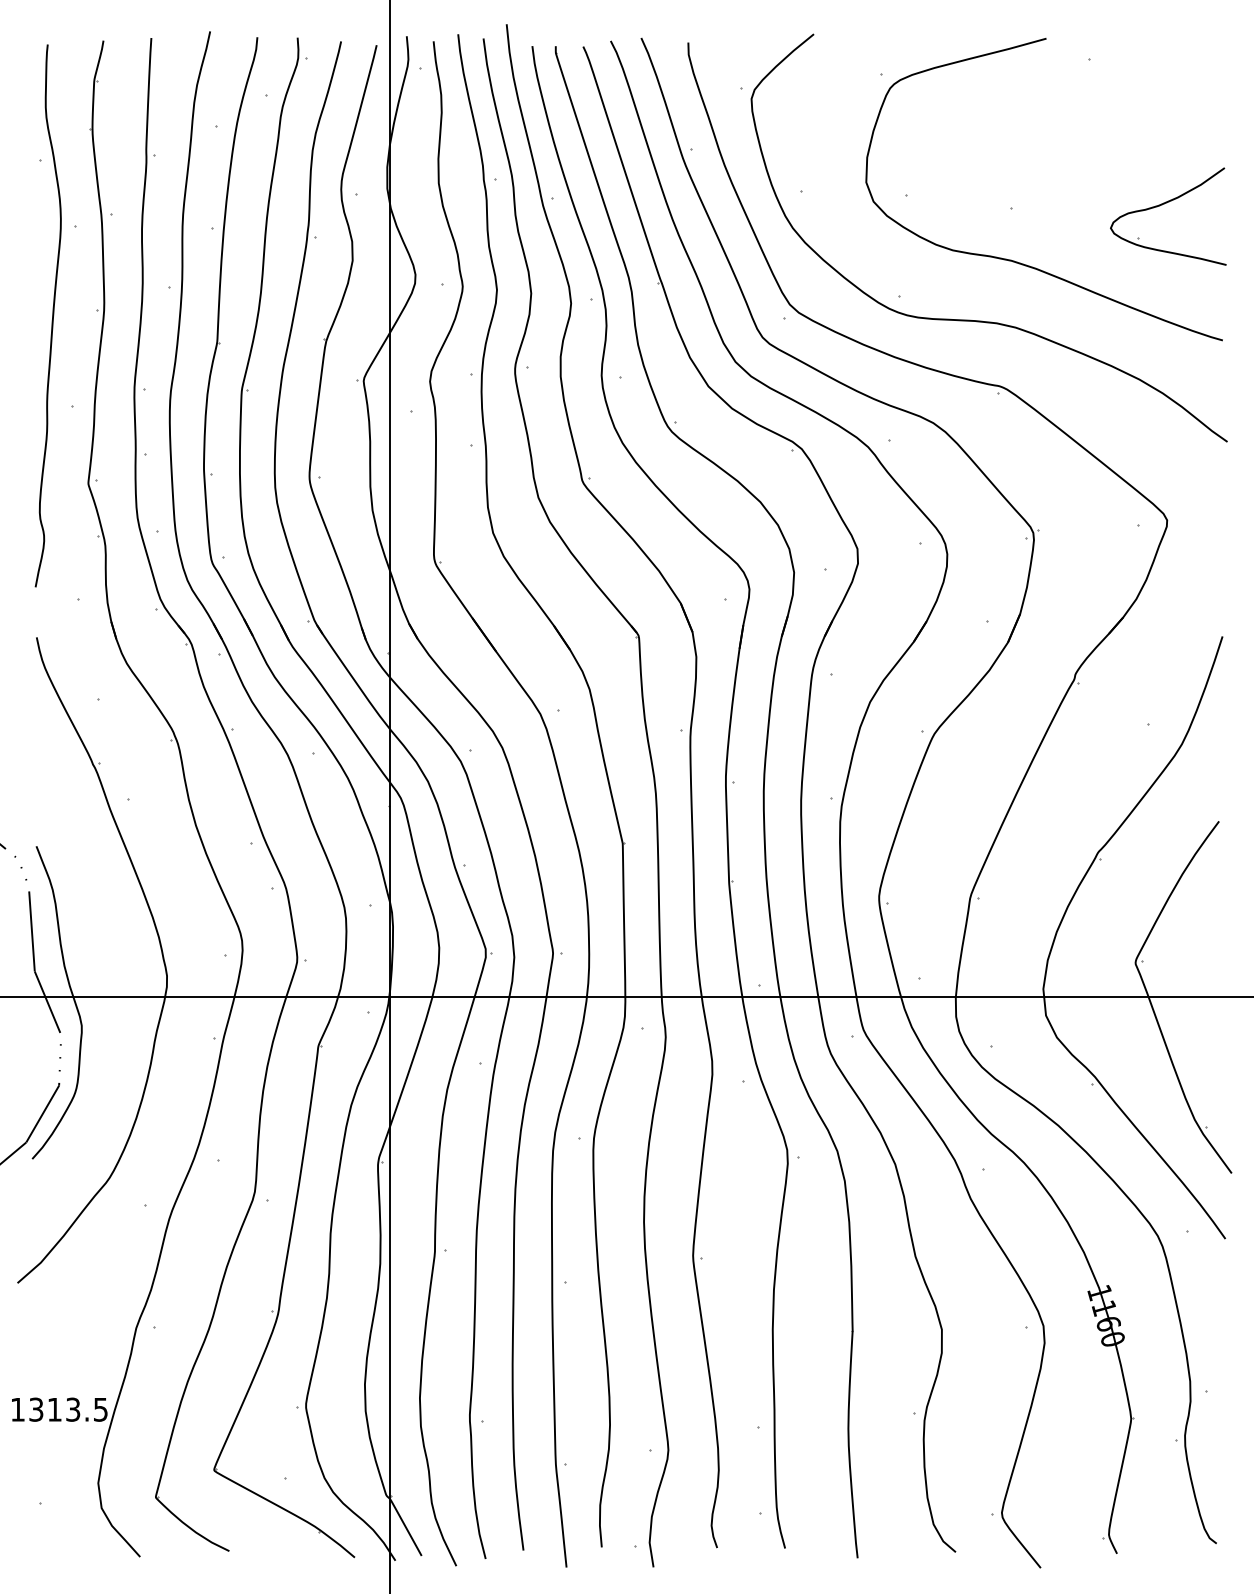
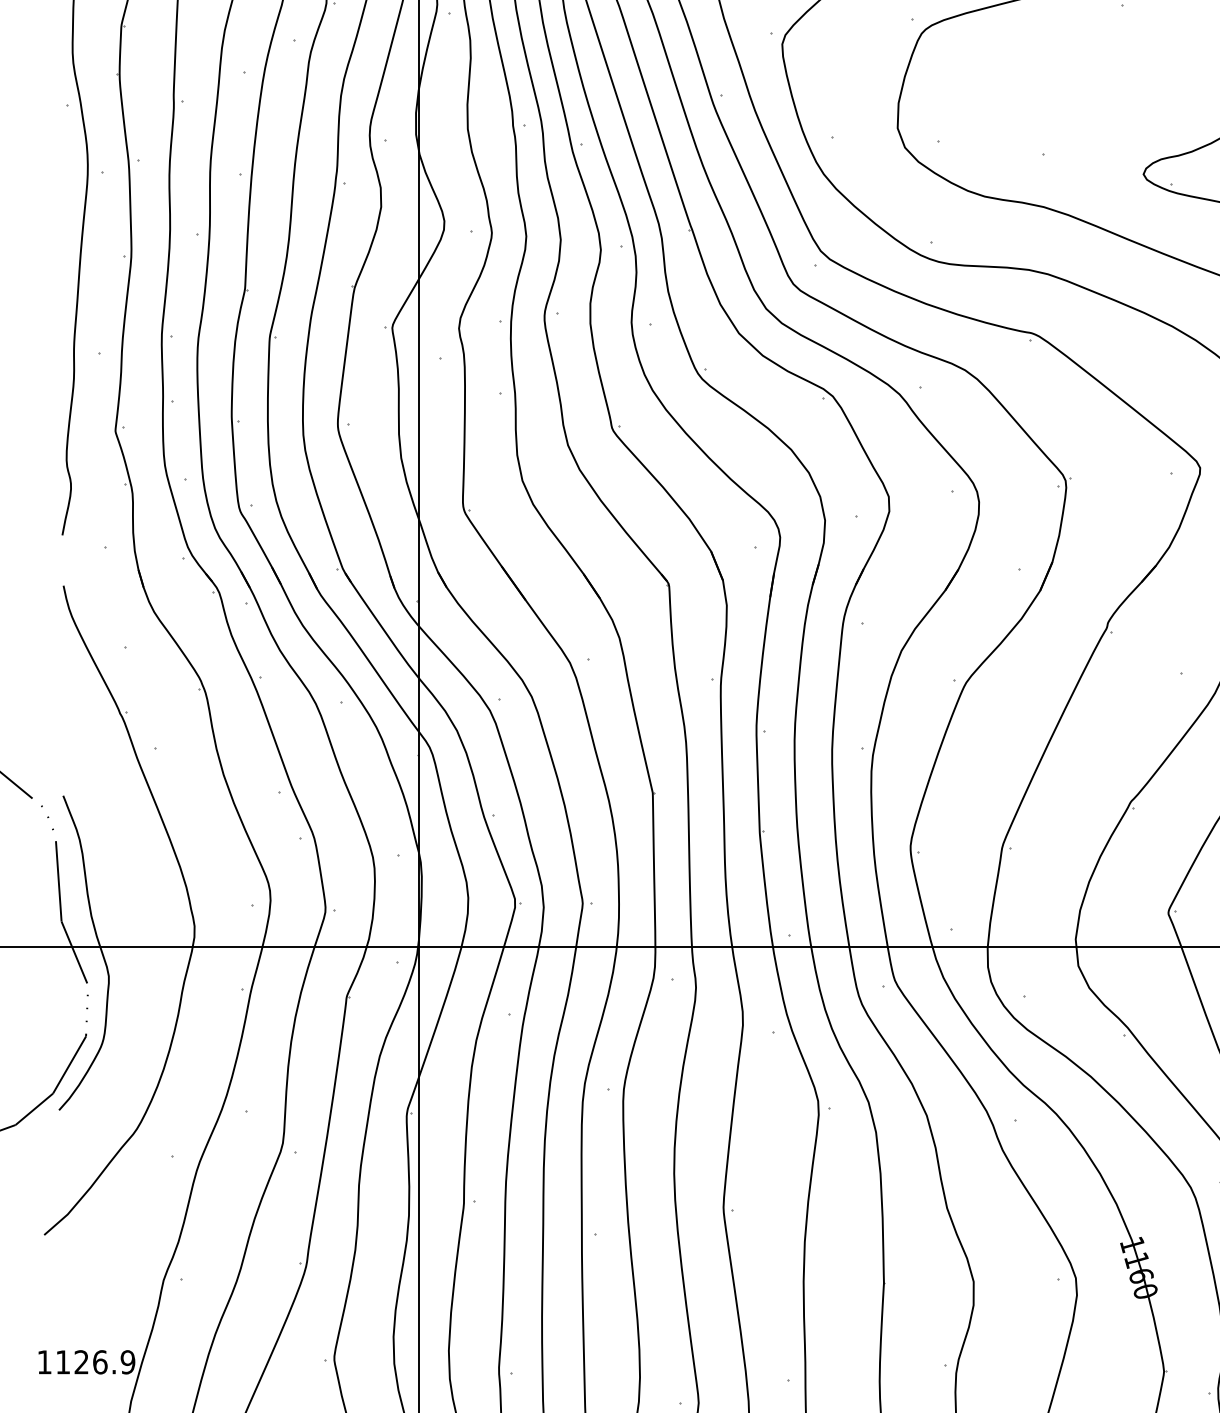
text: (68, 1409) -> (95, 1362), 1313.5 -> 1126.9

